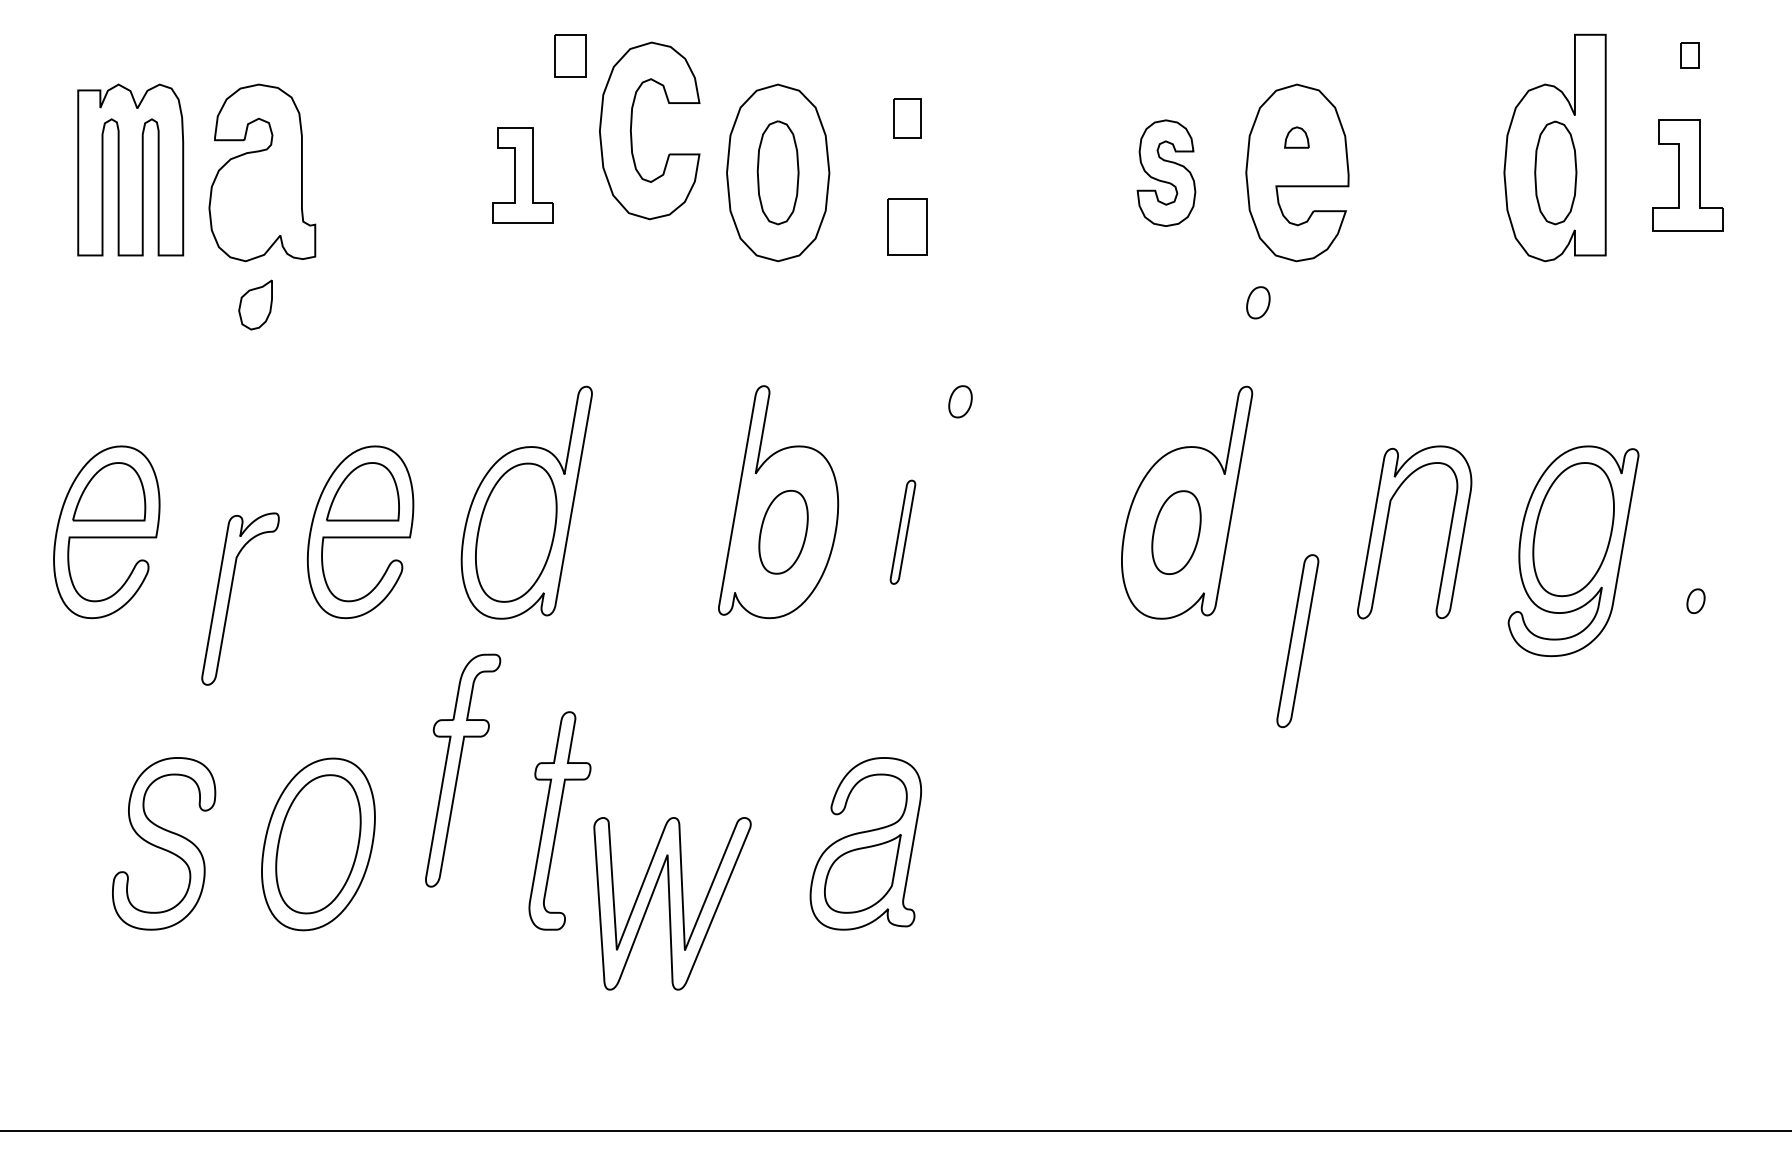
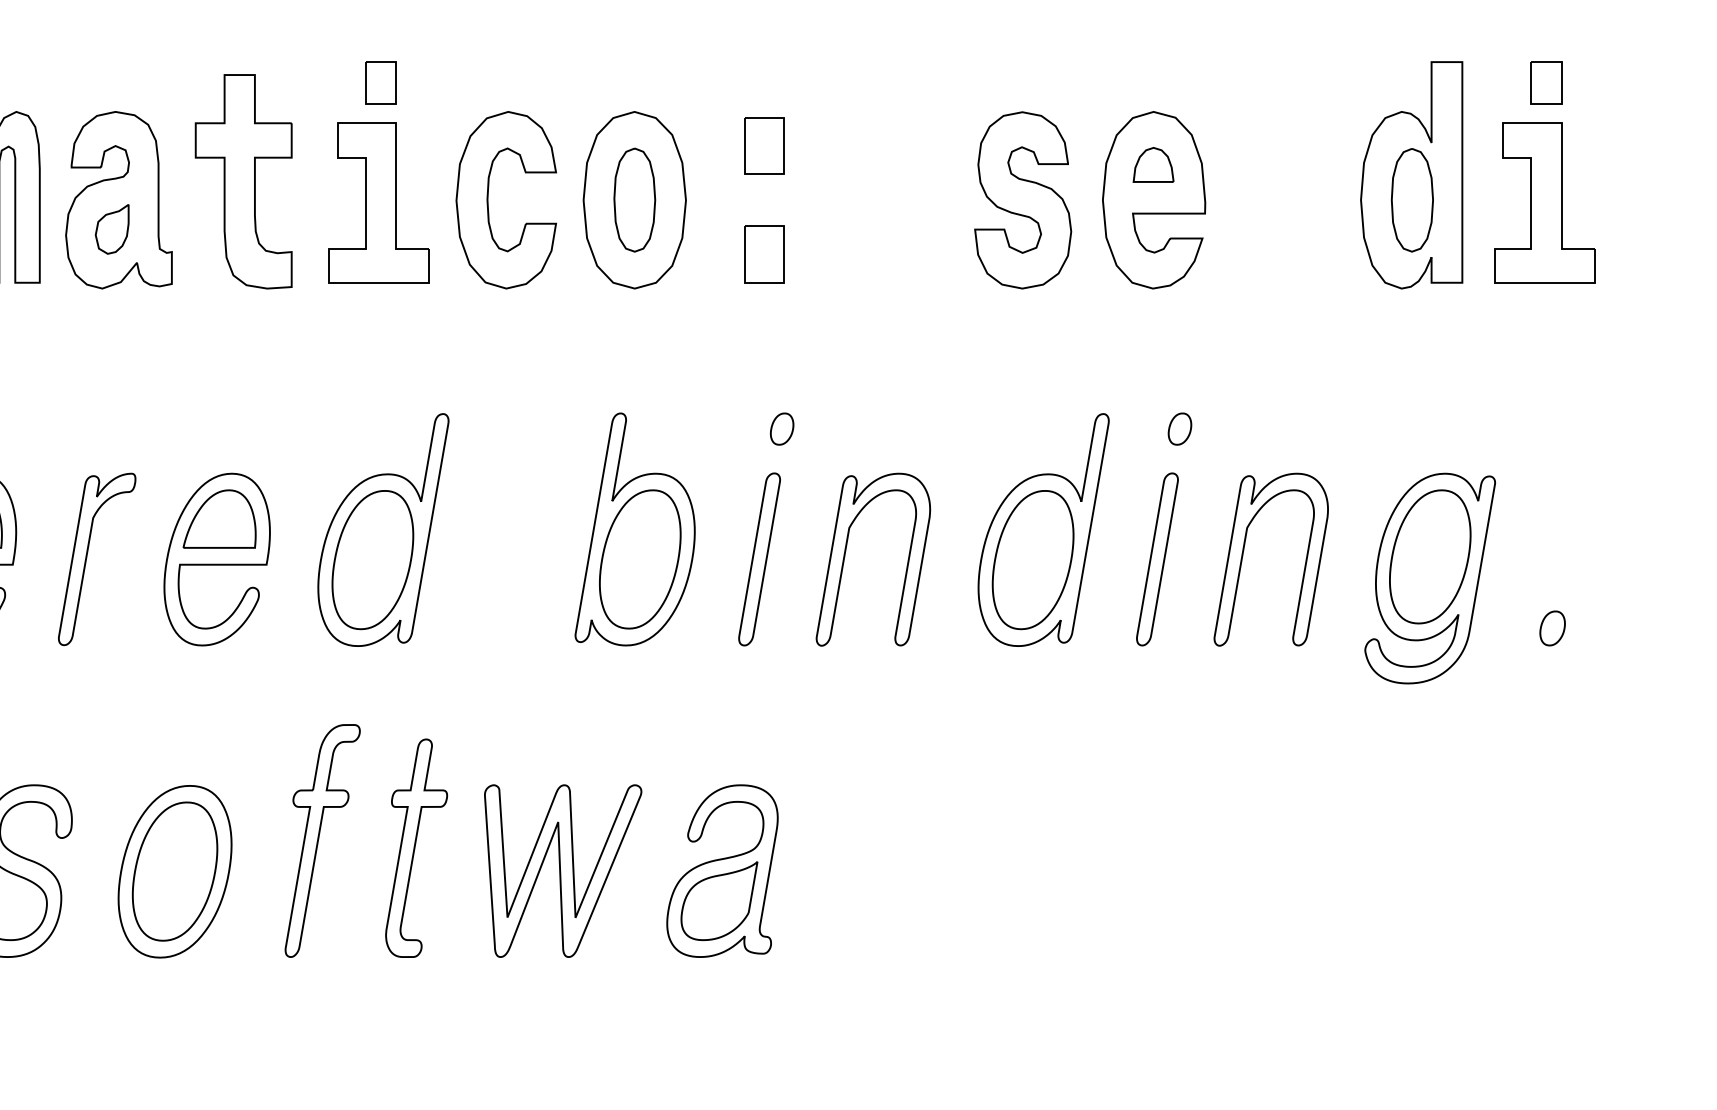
part: (570, 55) -> (381, 82), moved
part: (1689, 55) -> (1546, 82), size x1.67
part: (907, 118) -> (764, 145), size x1.43
part: (631, 130) -> (488, 199), moved
part: (1296, 137) -> (1153, 164), size x1.67
part: (386, 154) -> (243, 181), added
part: (1166, 173) -> (1023, 200), size x1.67
part: (522, 175) -> (379, 202), size x1.67
part: (1687, 175) -> (1544, 202), size x1.43
part: (1258, 302) -> (1180, 428), moved
part: (255, 304) -> (112, 228), moved
part: (960, 401) -> (782, 428), moved
part: (989, 526) -> (846, 553), added
part: (783, 532) -> (640, 559), size x1.67
part: (902, 532) -> (759, 559), size x1.67
part: (1176, 532) -> (1033, 559), size x1.67
part: (231, 594) -> (88, 554), moved
part: (1695, 601) -> (1552, 628), size x1.43
part: (1297, 641) -> (1157, 559), moved
part: (463, 770) -> (323, 840), moved
part: (672, 903) -> (563, 870), moved

